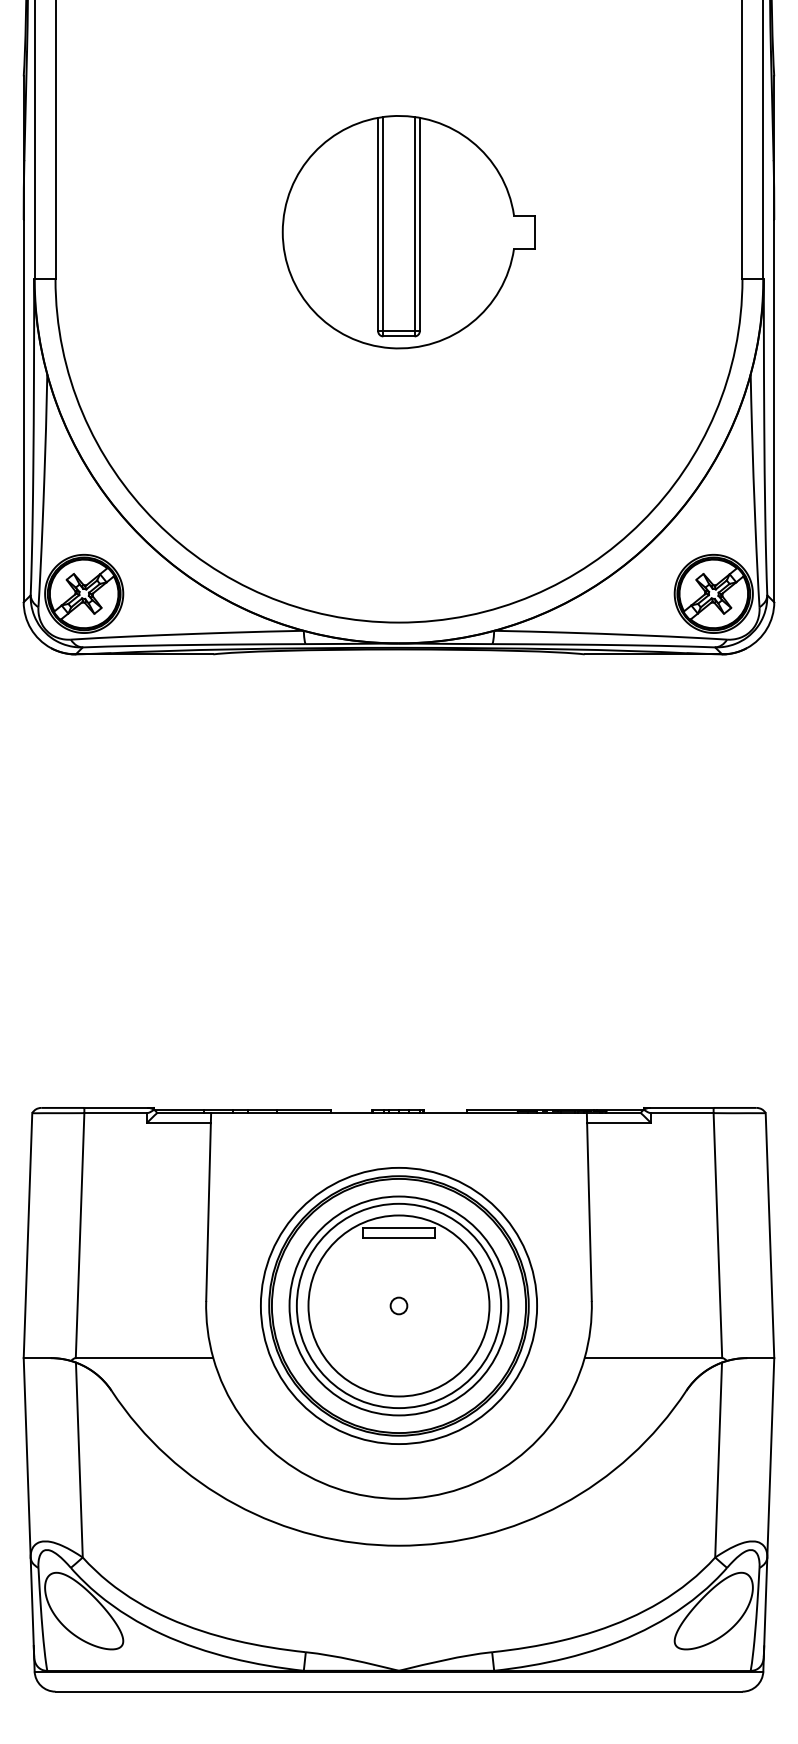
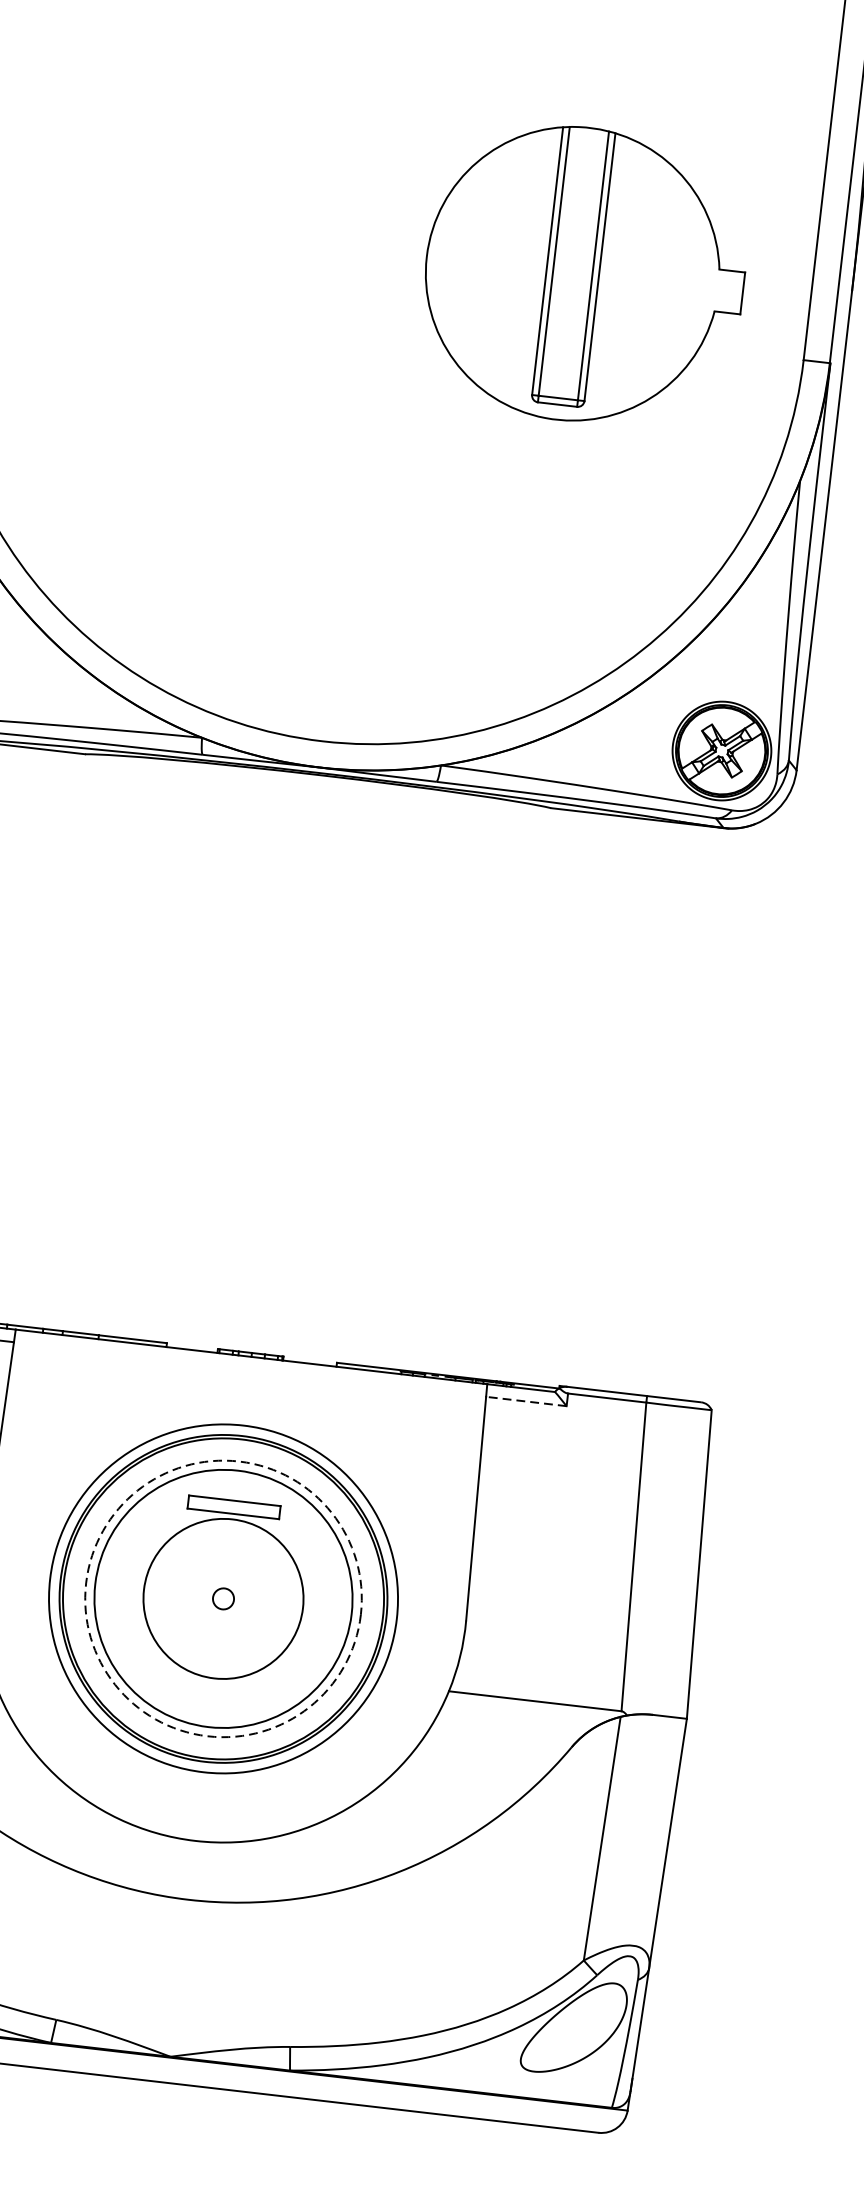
part: (408, 232) -> (584, 275), moved
line: (618, 1123) -> (525, 1401), solid -> dashed
circle: (398, 1305) -> (222, 1598), size x0.7
circle: (398, 1305) -> (222, 1598), solid -> dashed

